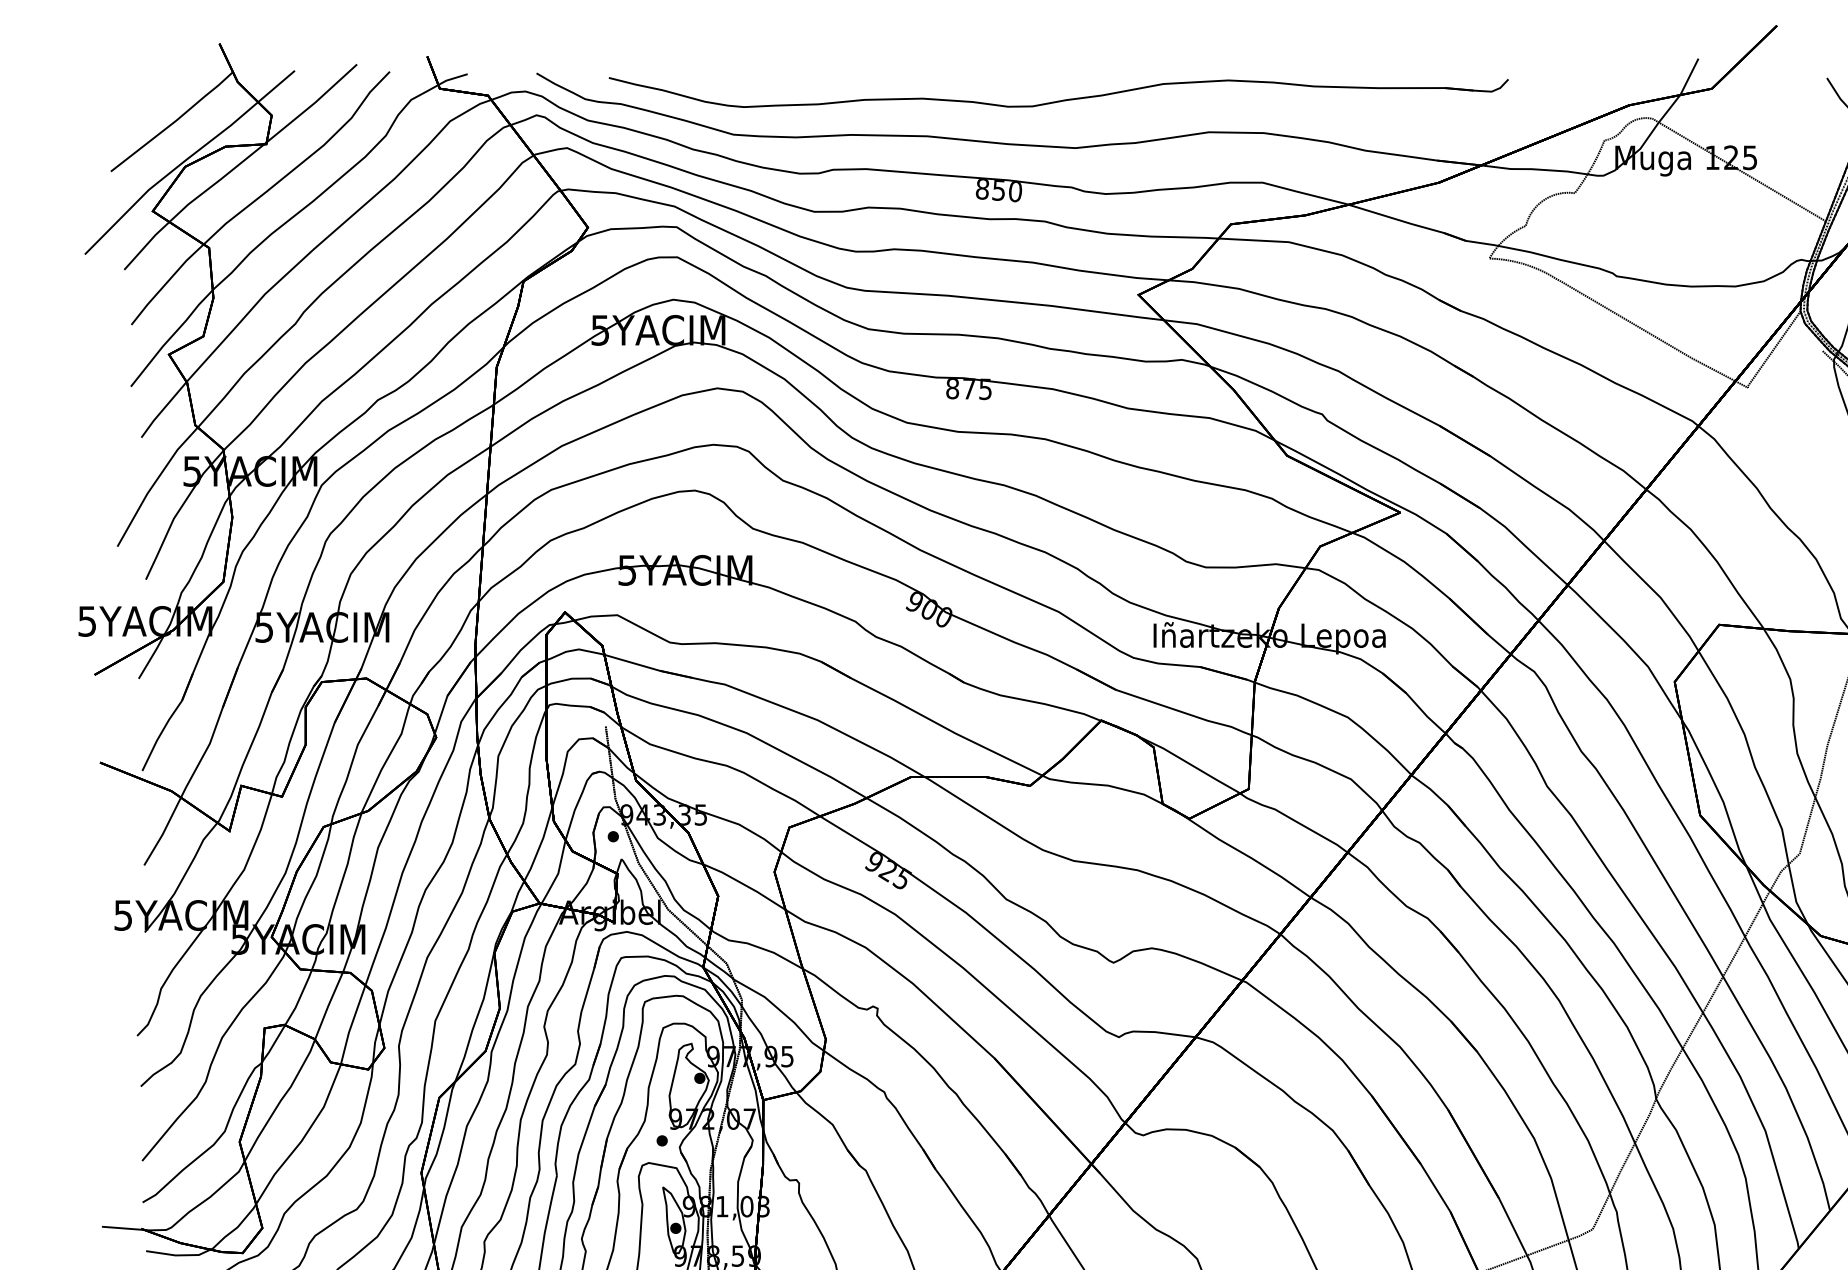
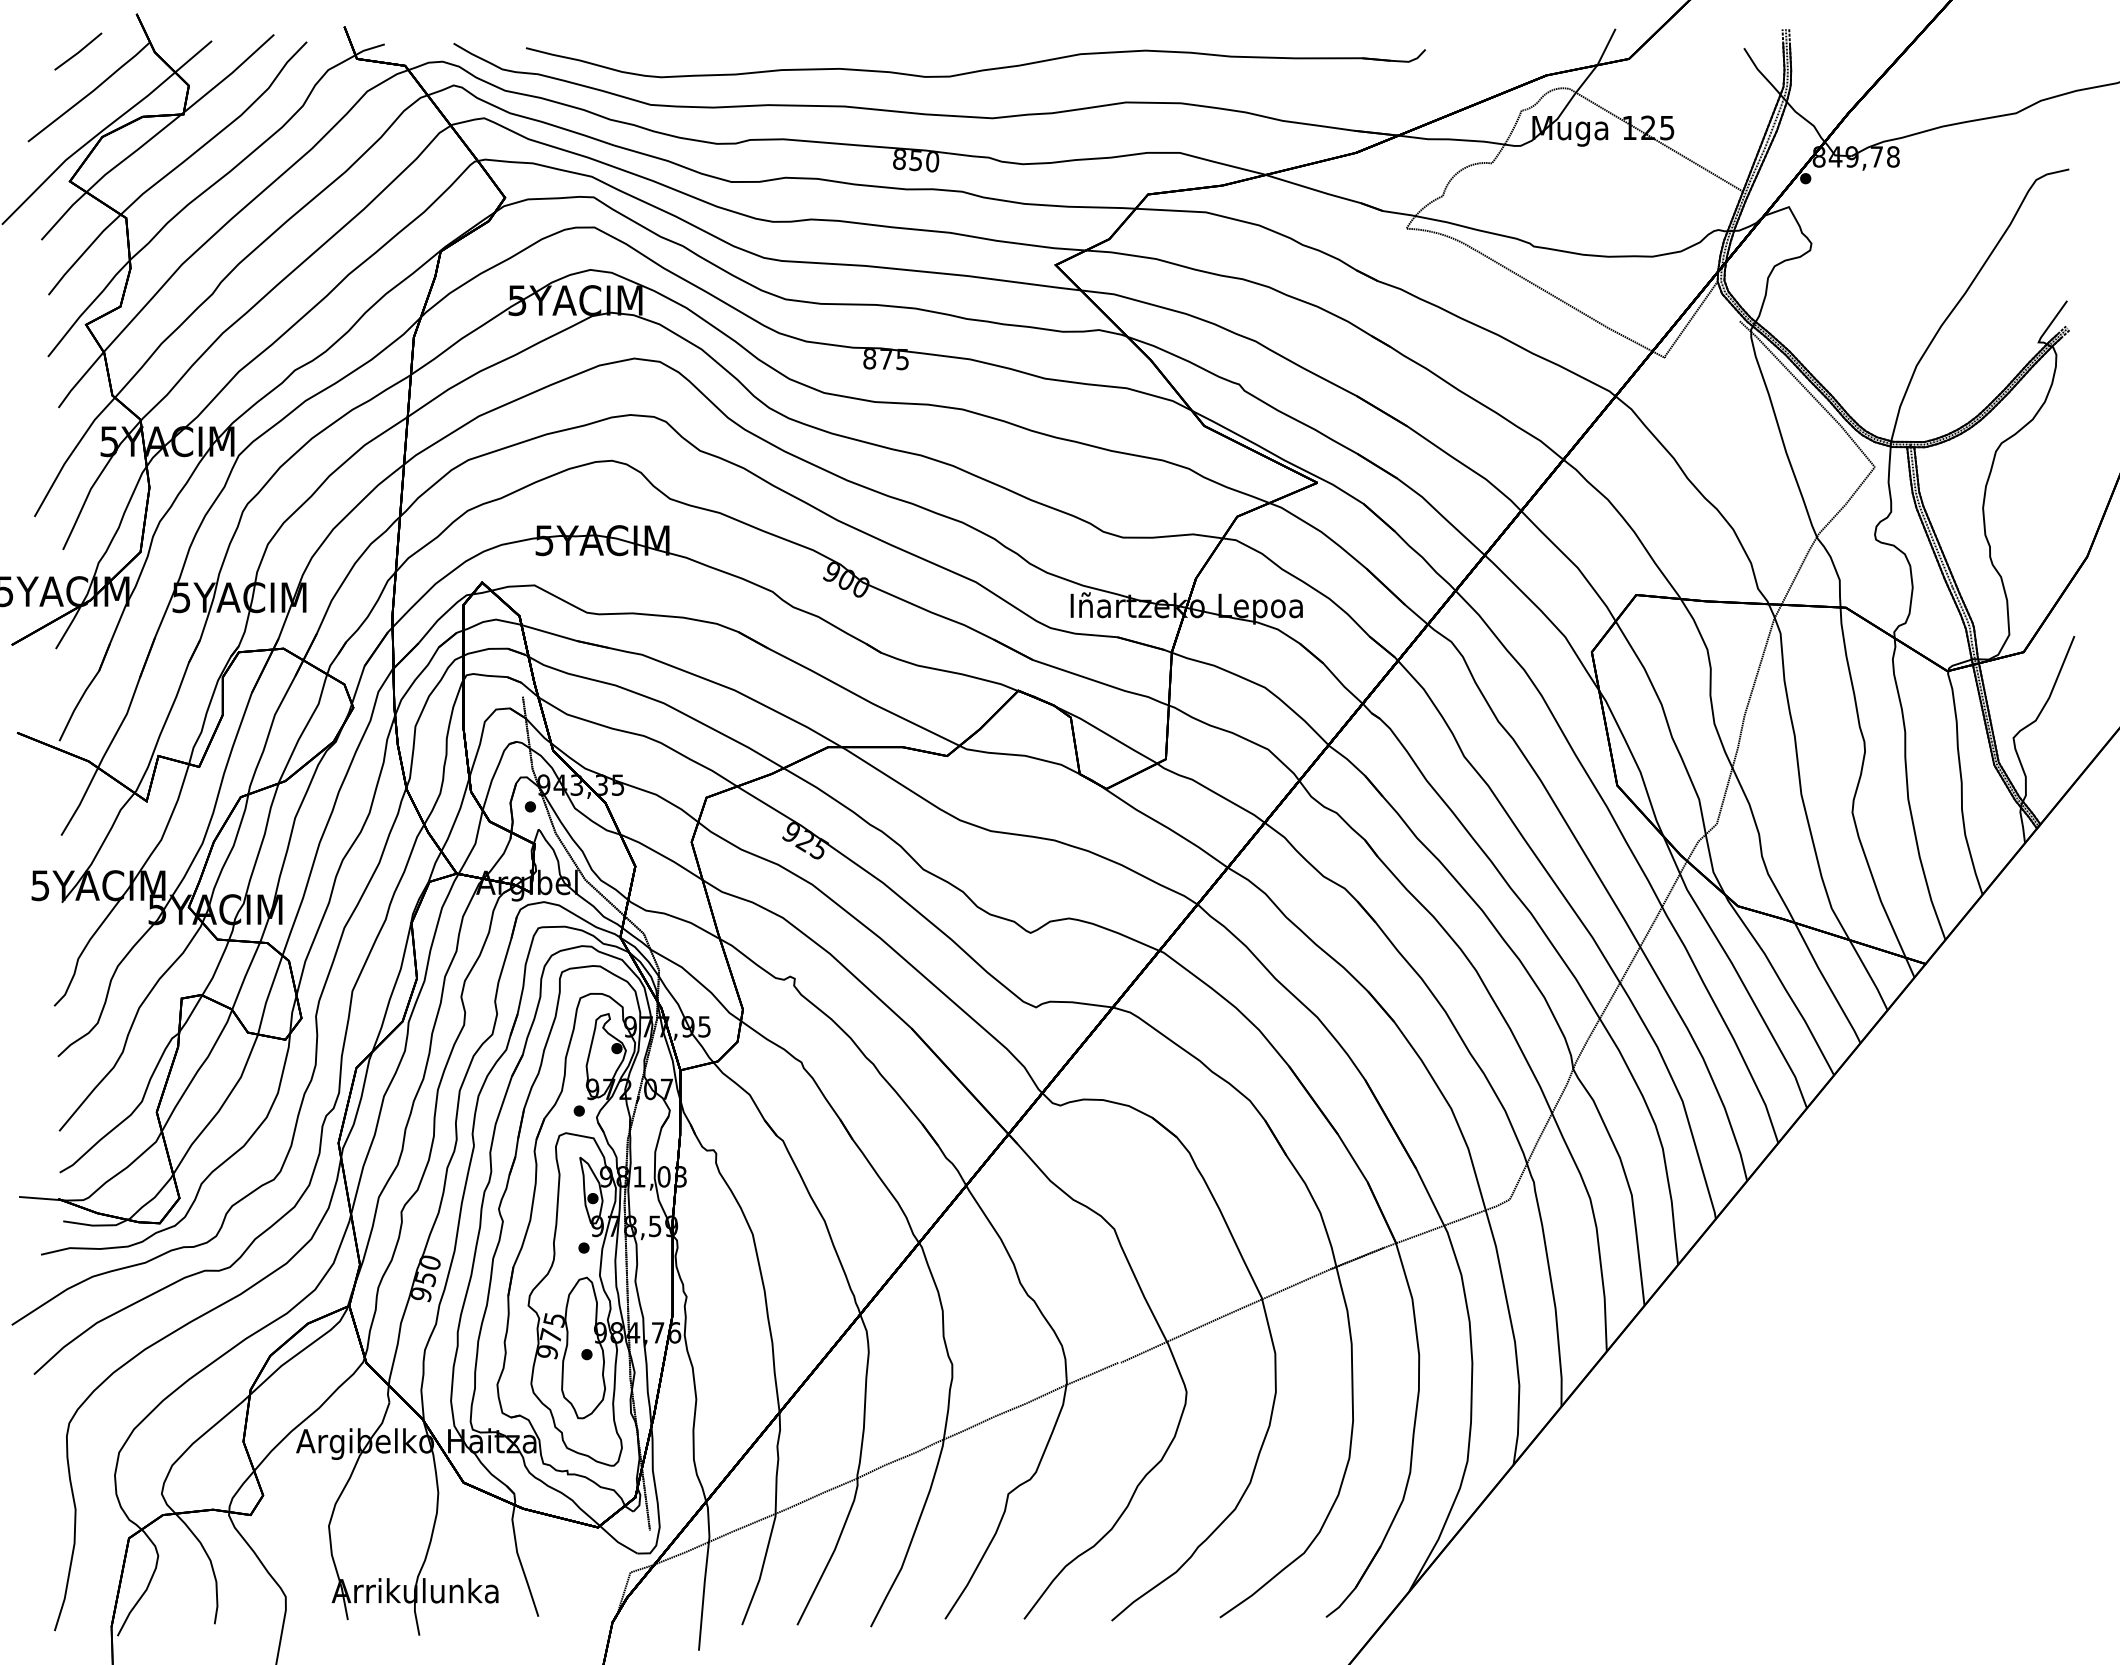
line: (161, 81) -> (78, 51), added

